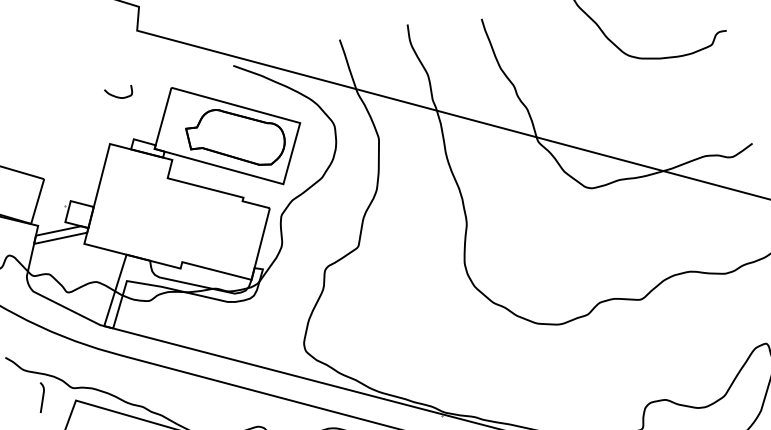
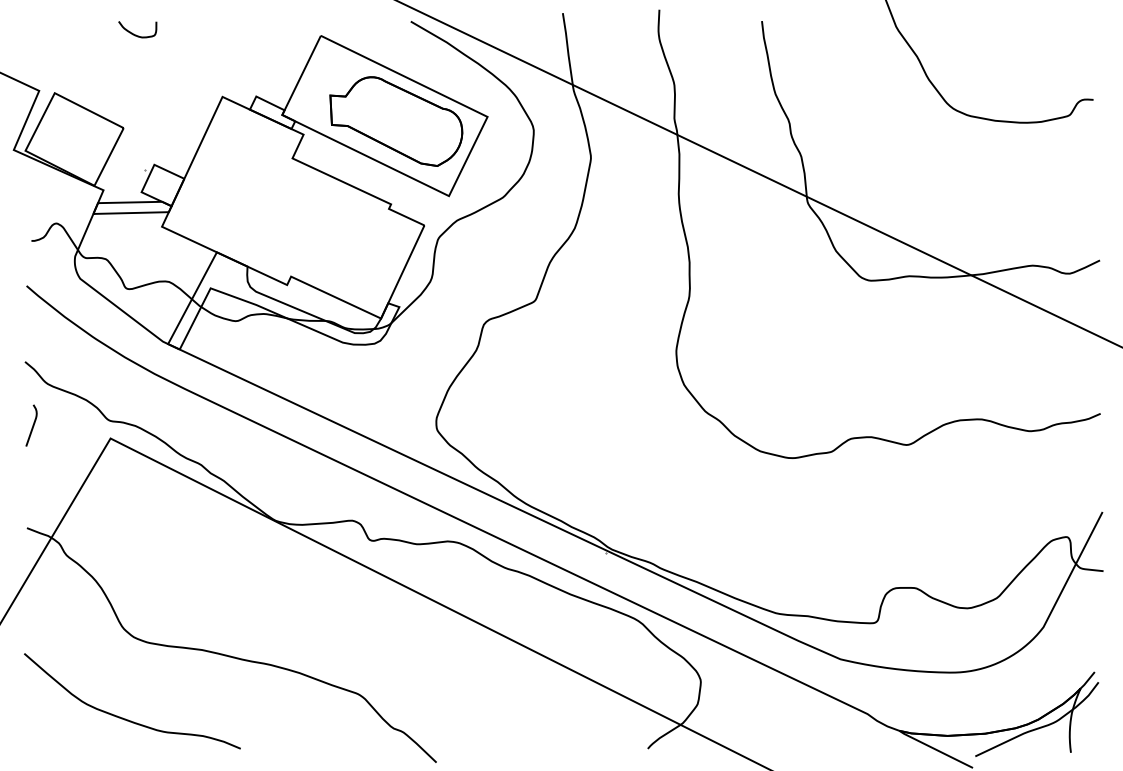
curve: (118, 96) -> (136, 34), moved
curve: (42, 397) -> (32, 425), moved

